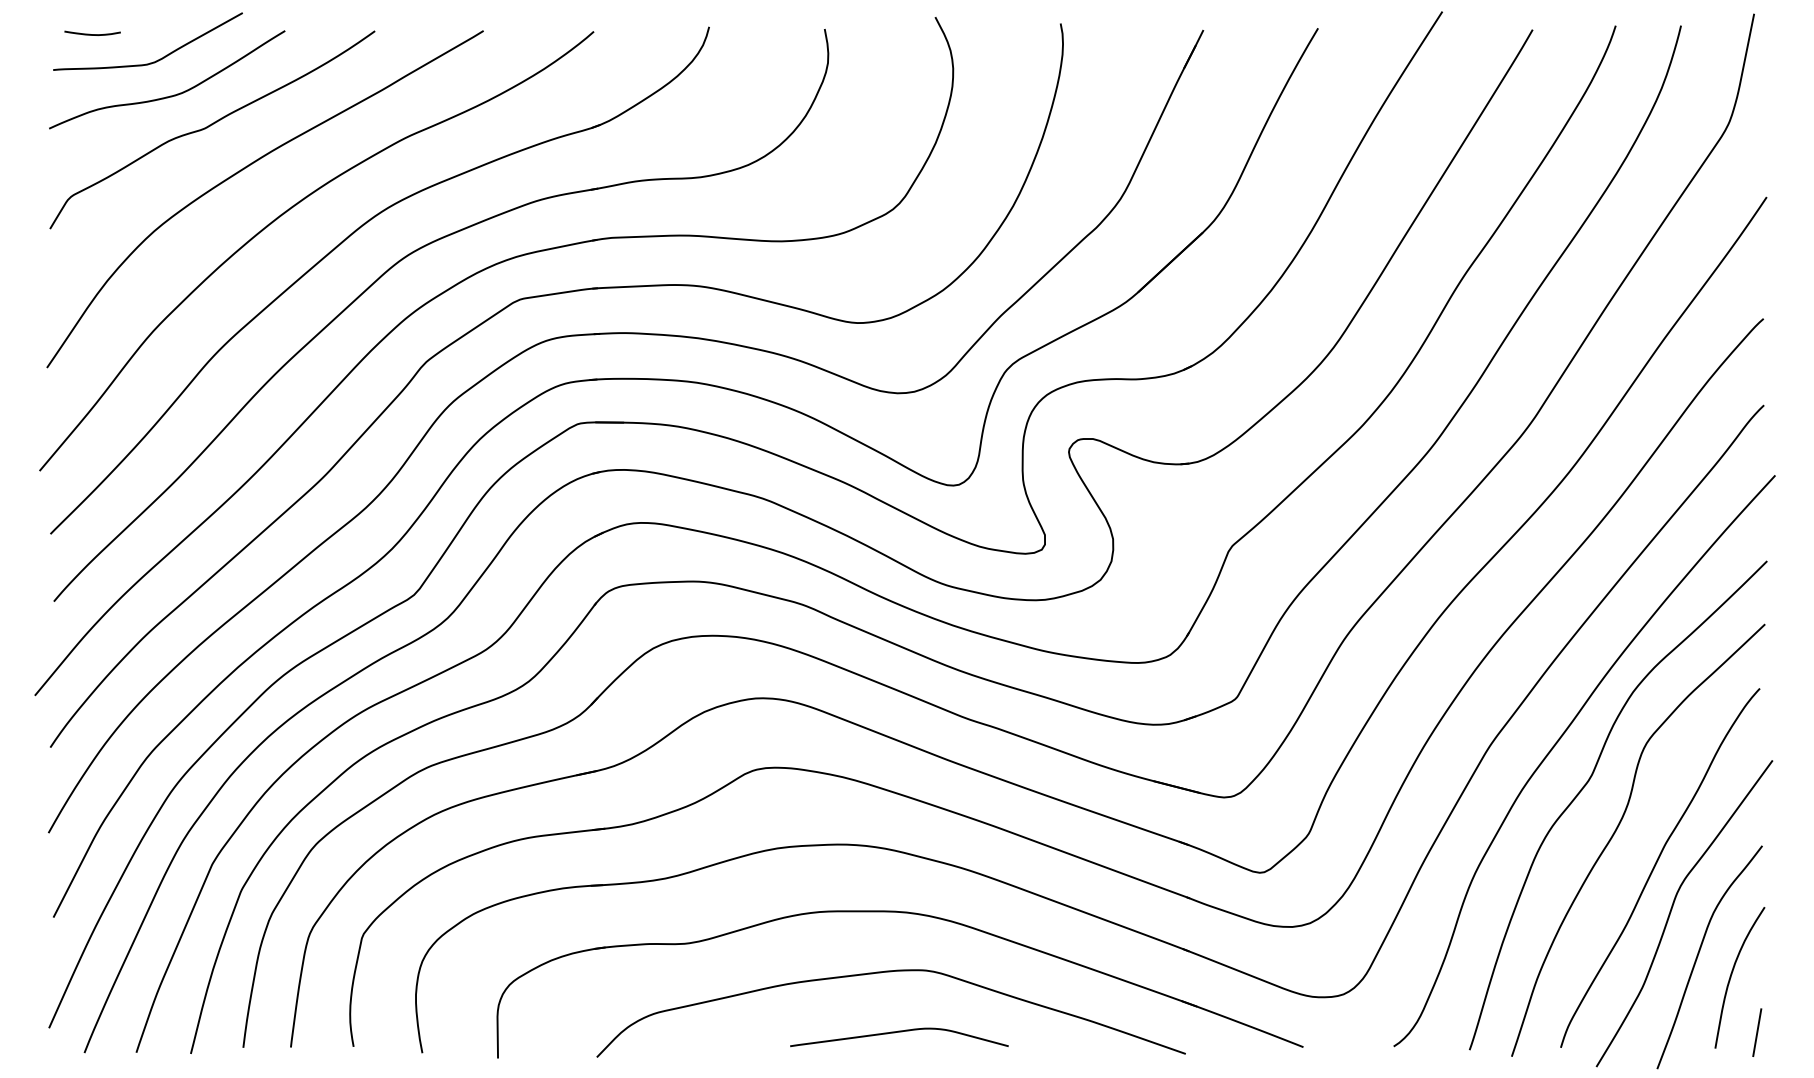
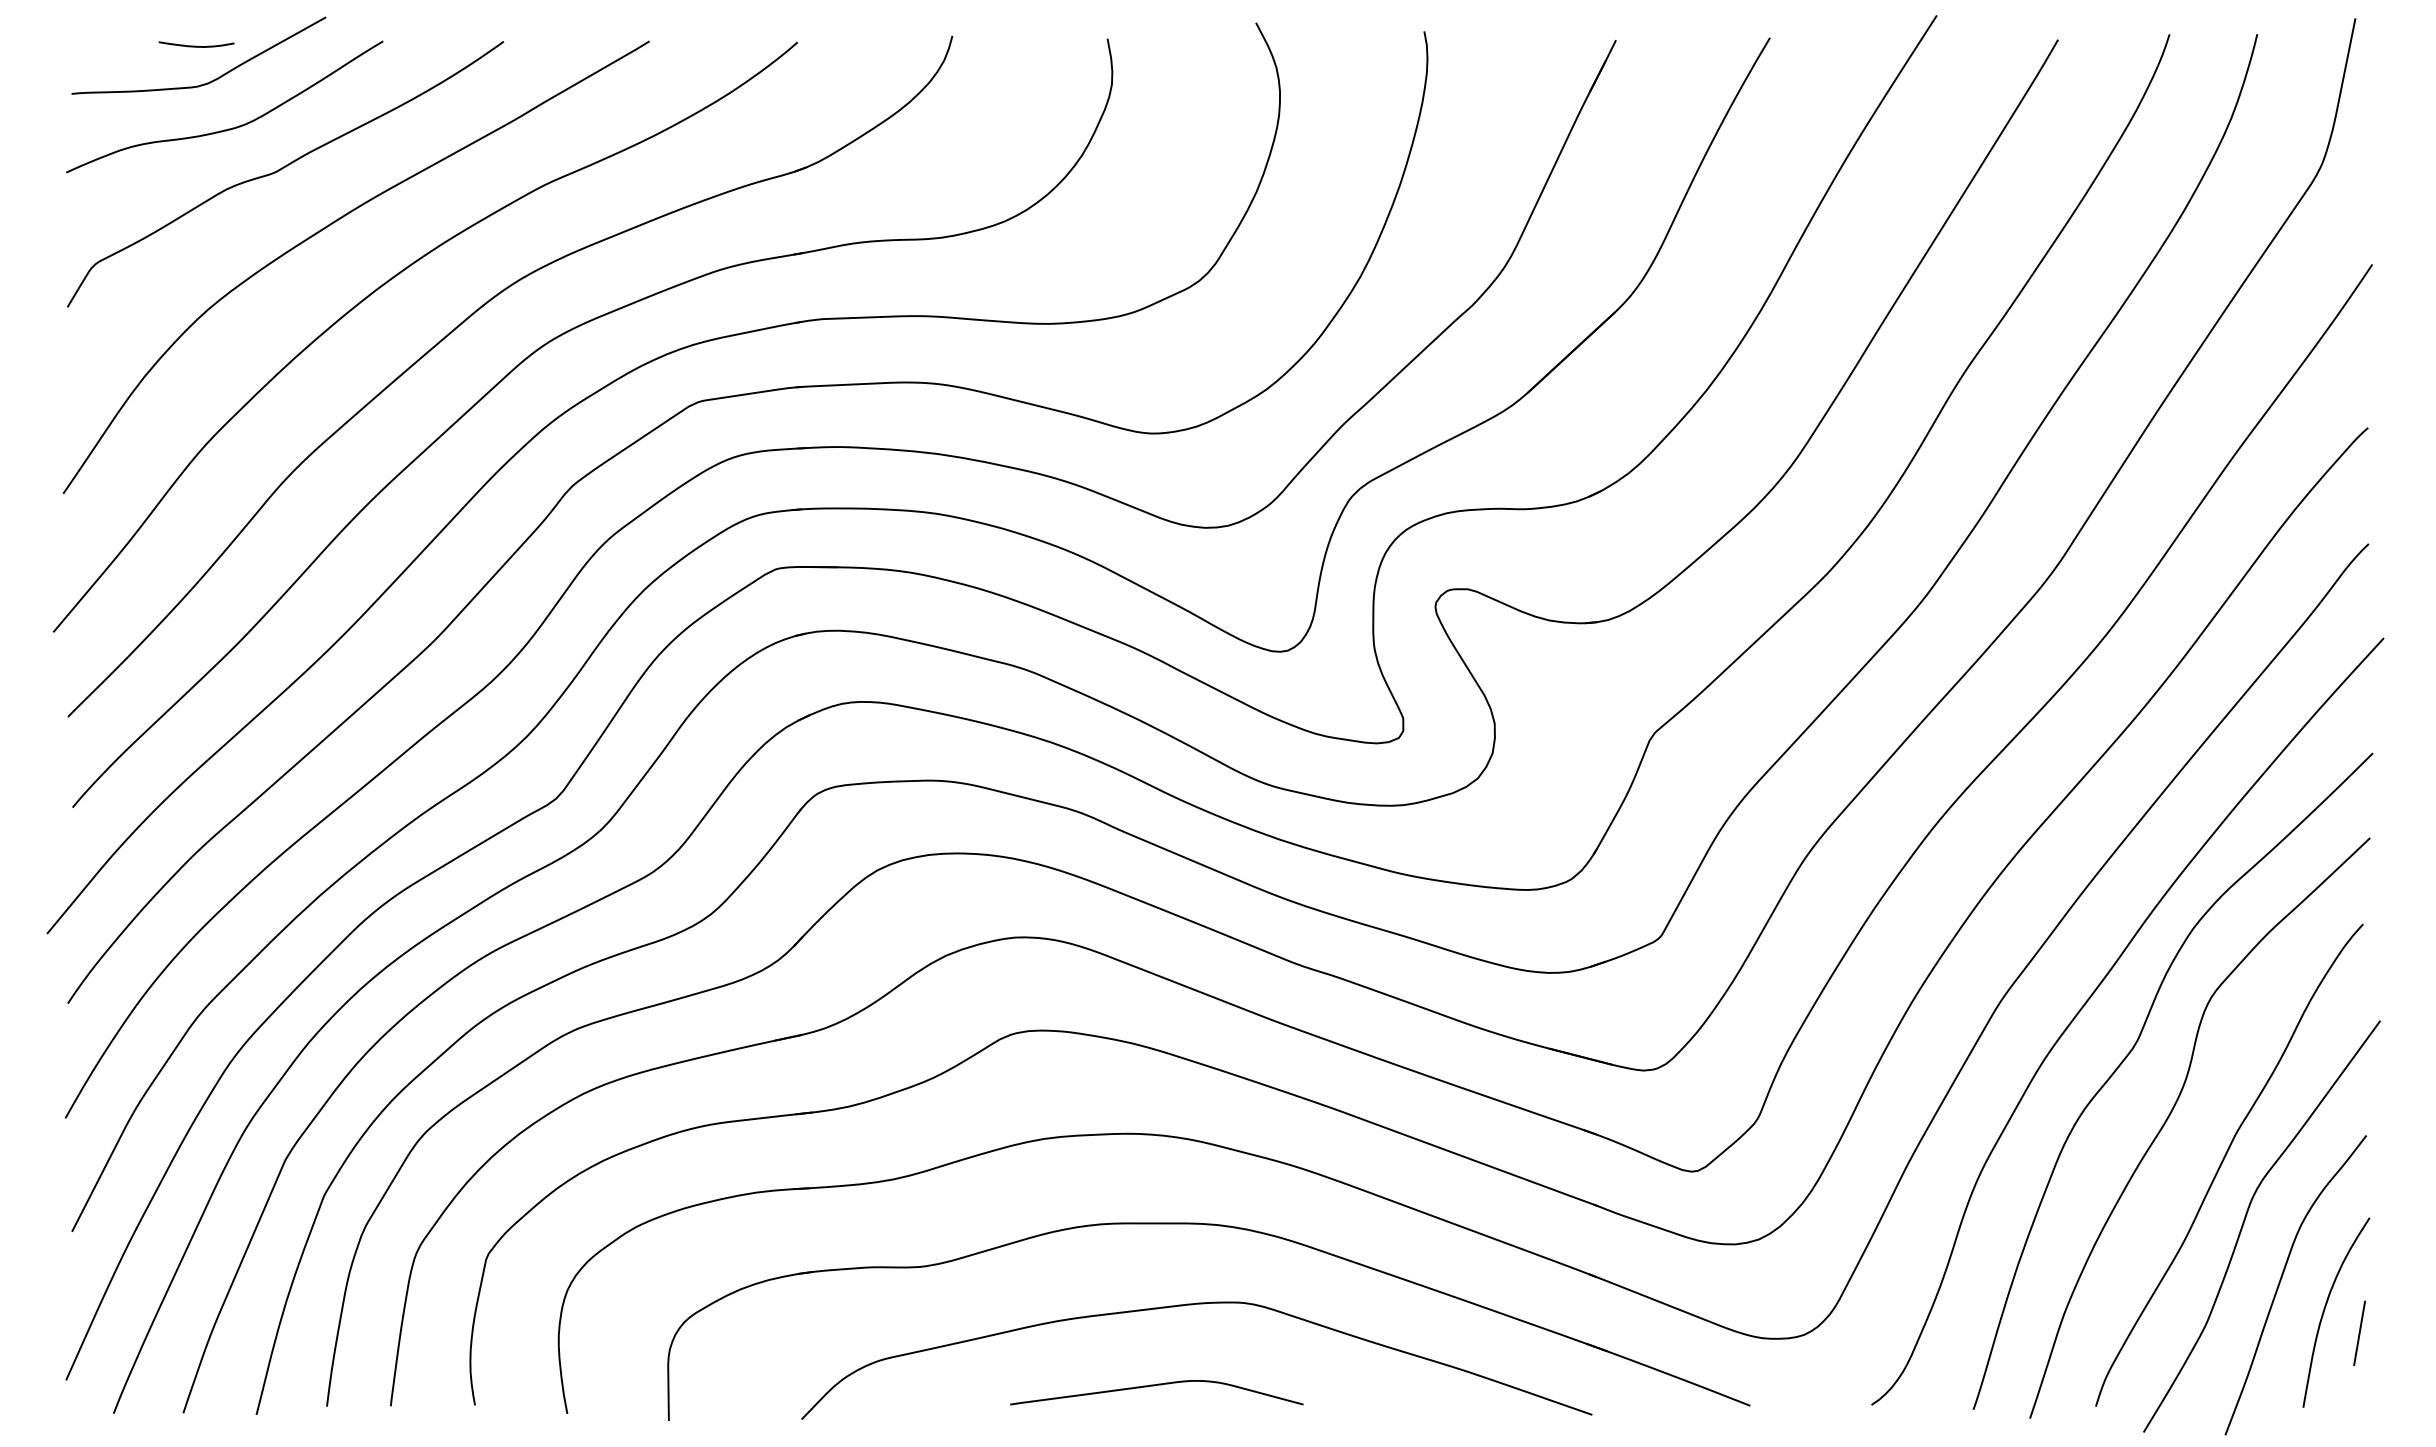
curve: (92, 34) -> (196, 45), moved
curve: (897, 1032) -> (1154, 1386), moved
line: (1757, 1032) -> (2359, 1332), moved

